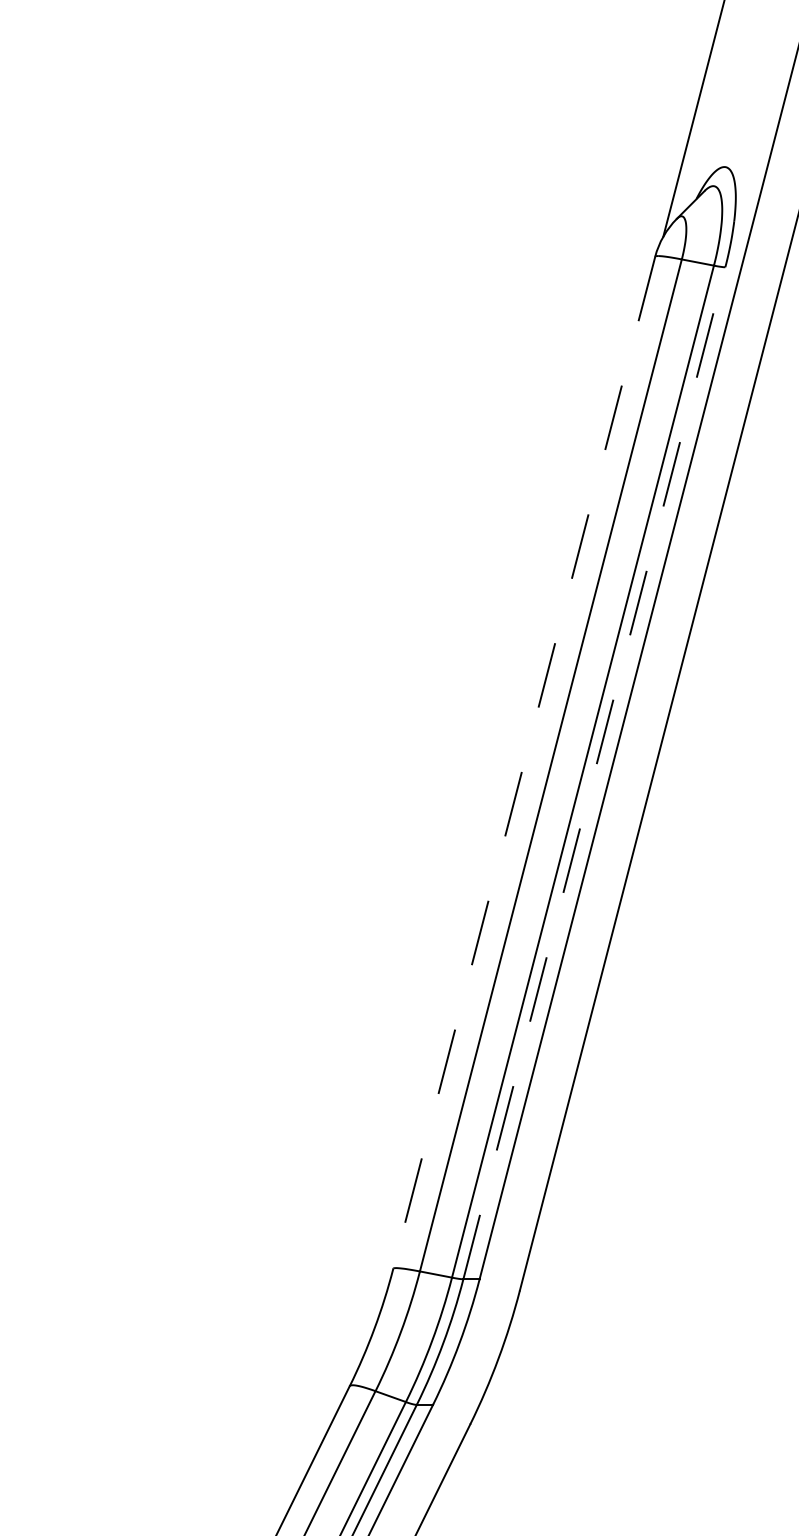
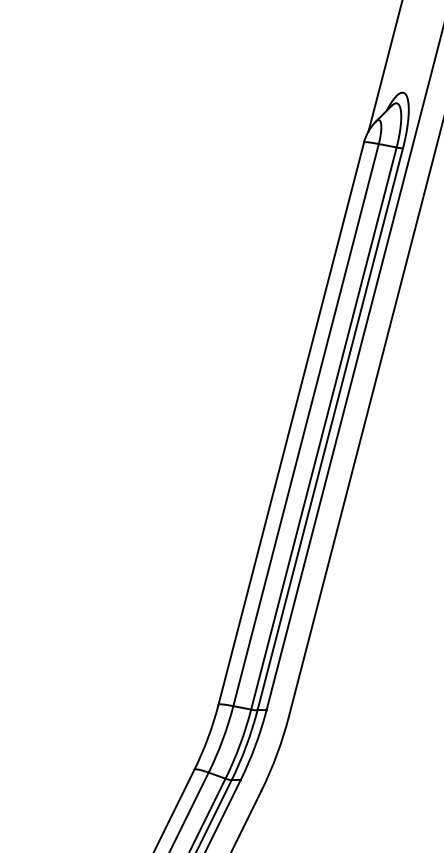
line: (524, 764) -> (291, 424), dashed -> solid
line: (594, 771) -> (330, 428), dashed -> solid

